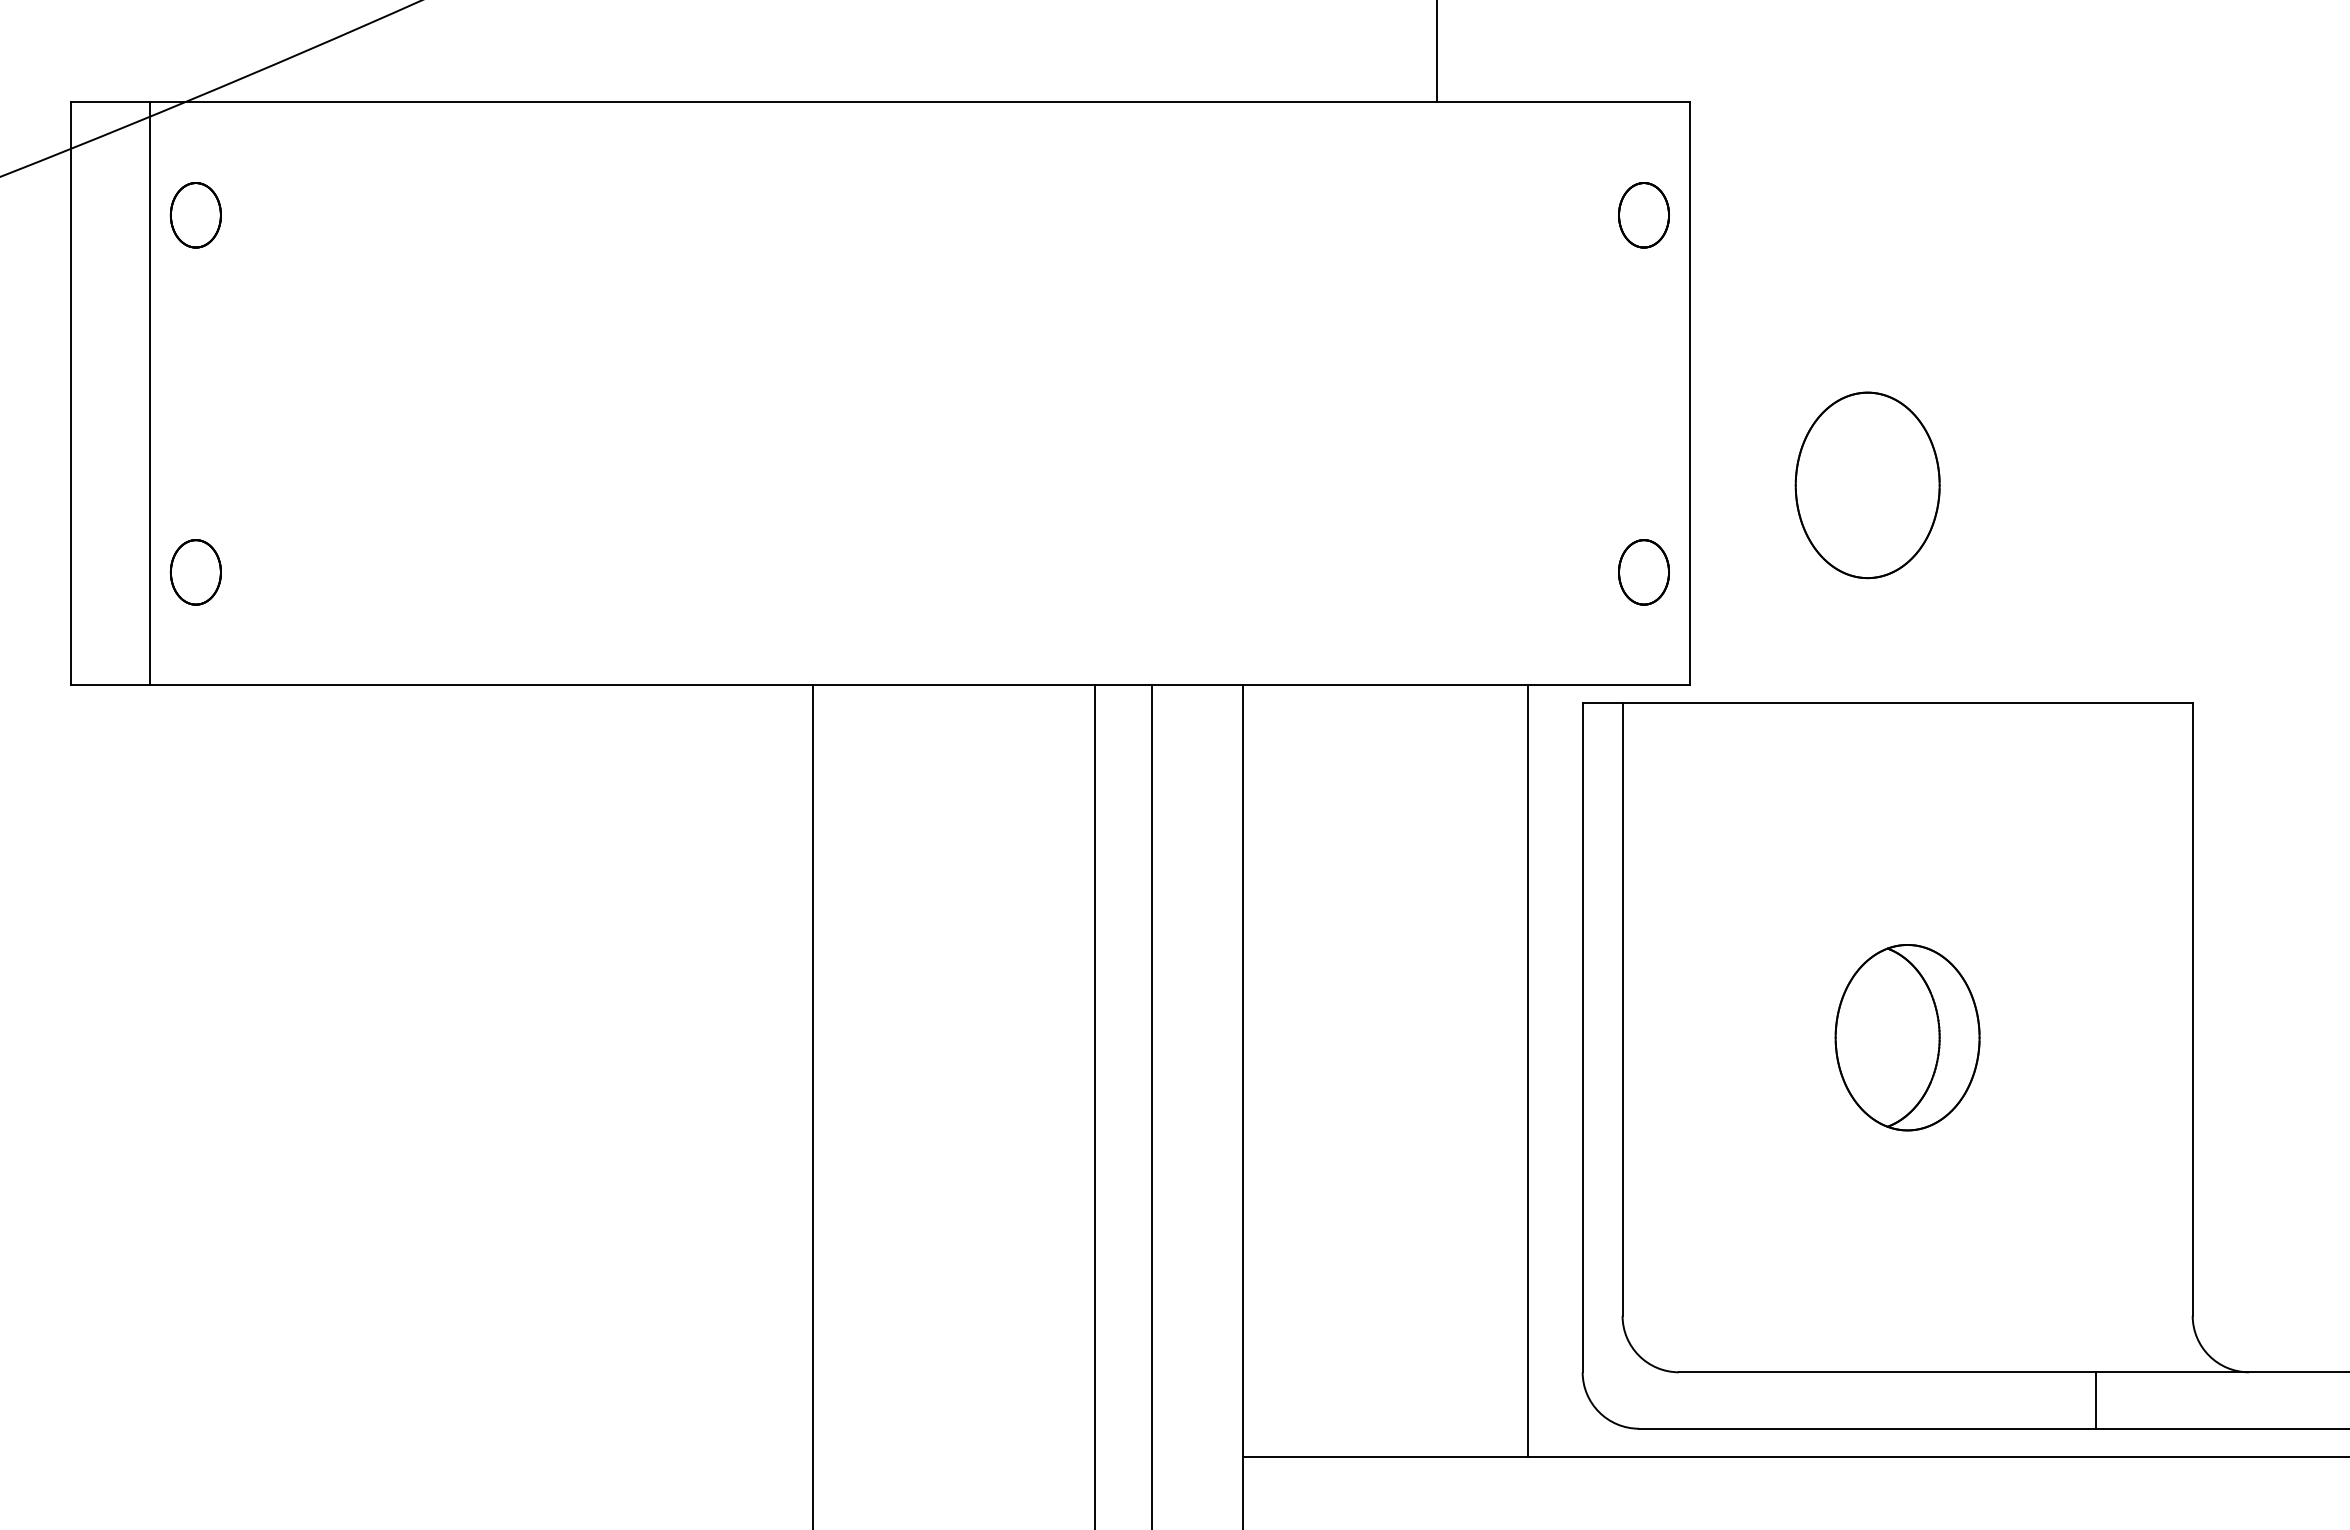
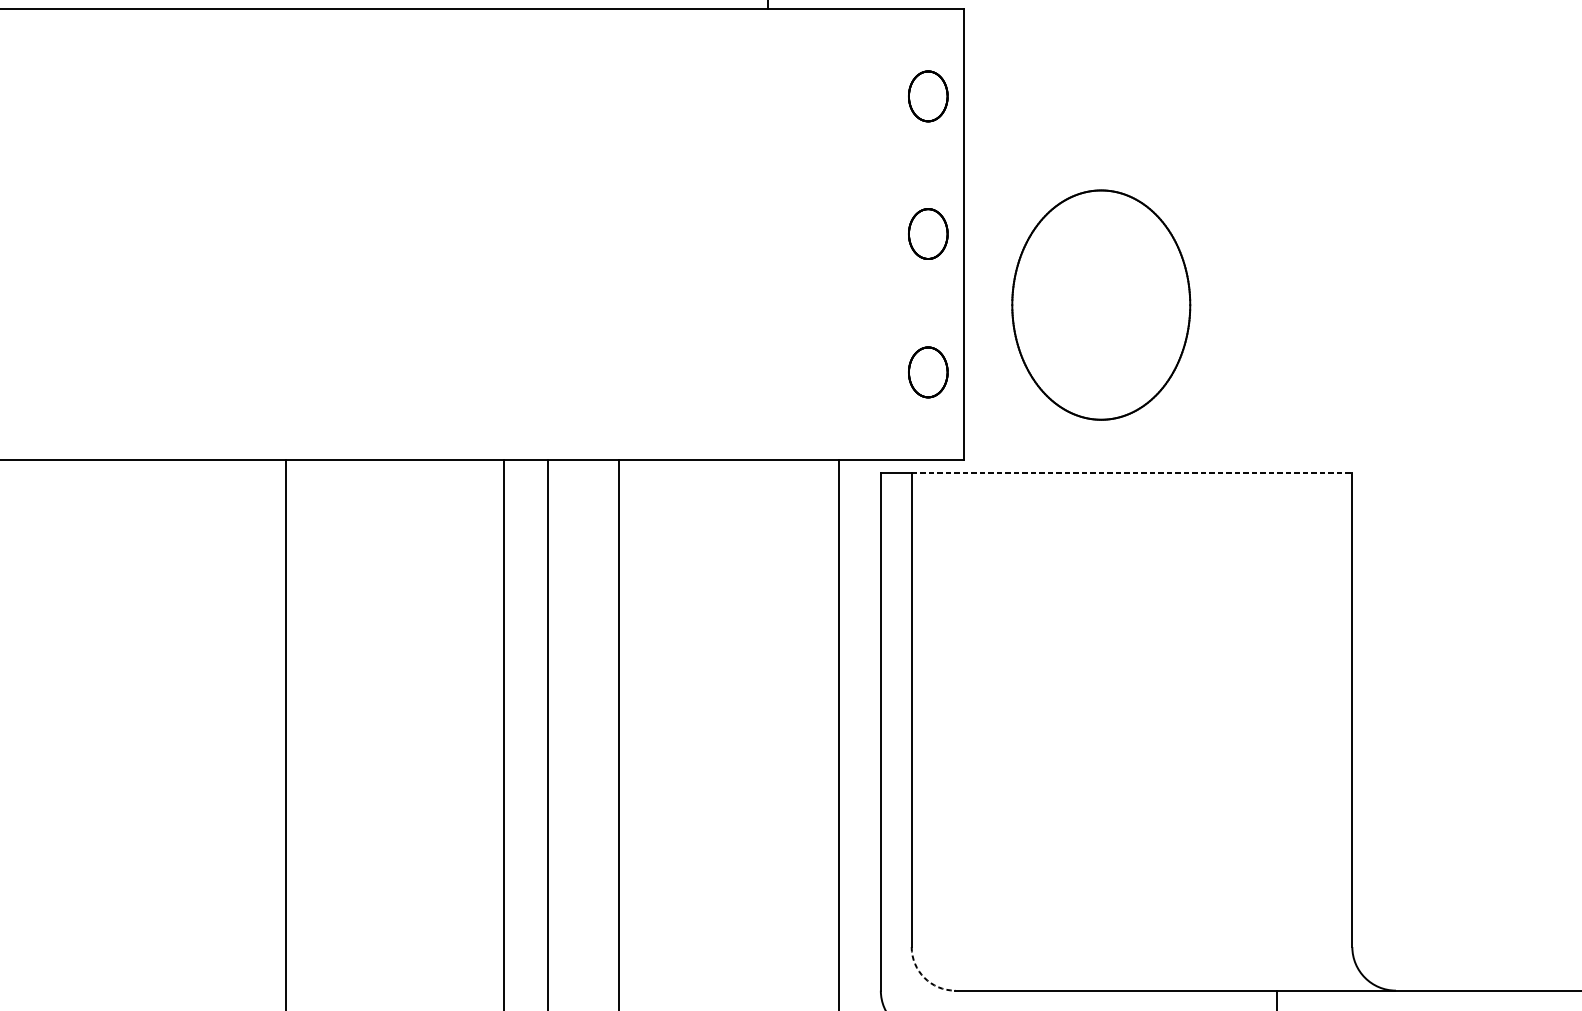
part: (1643, 393) -> (927, 234), added
part: (1867, 485) -> (1100, 305), size x1.6
line: (1908, 703) -> (1132, 473), solid -> dashed
part: (1907, 1037) -> (1131, 731), removed
arc: (1639, 1355) -> (924, 977), solid -> dashed

